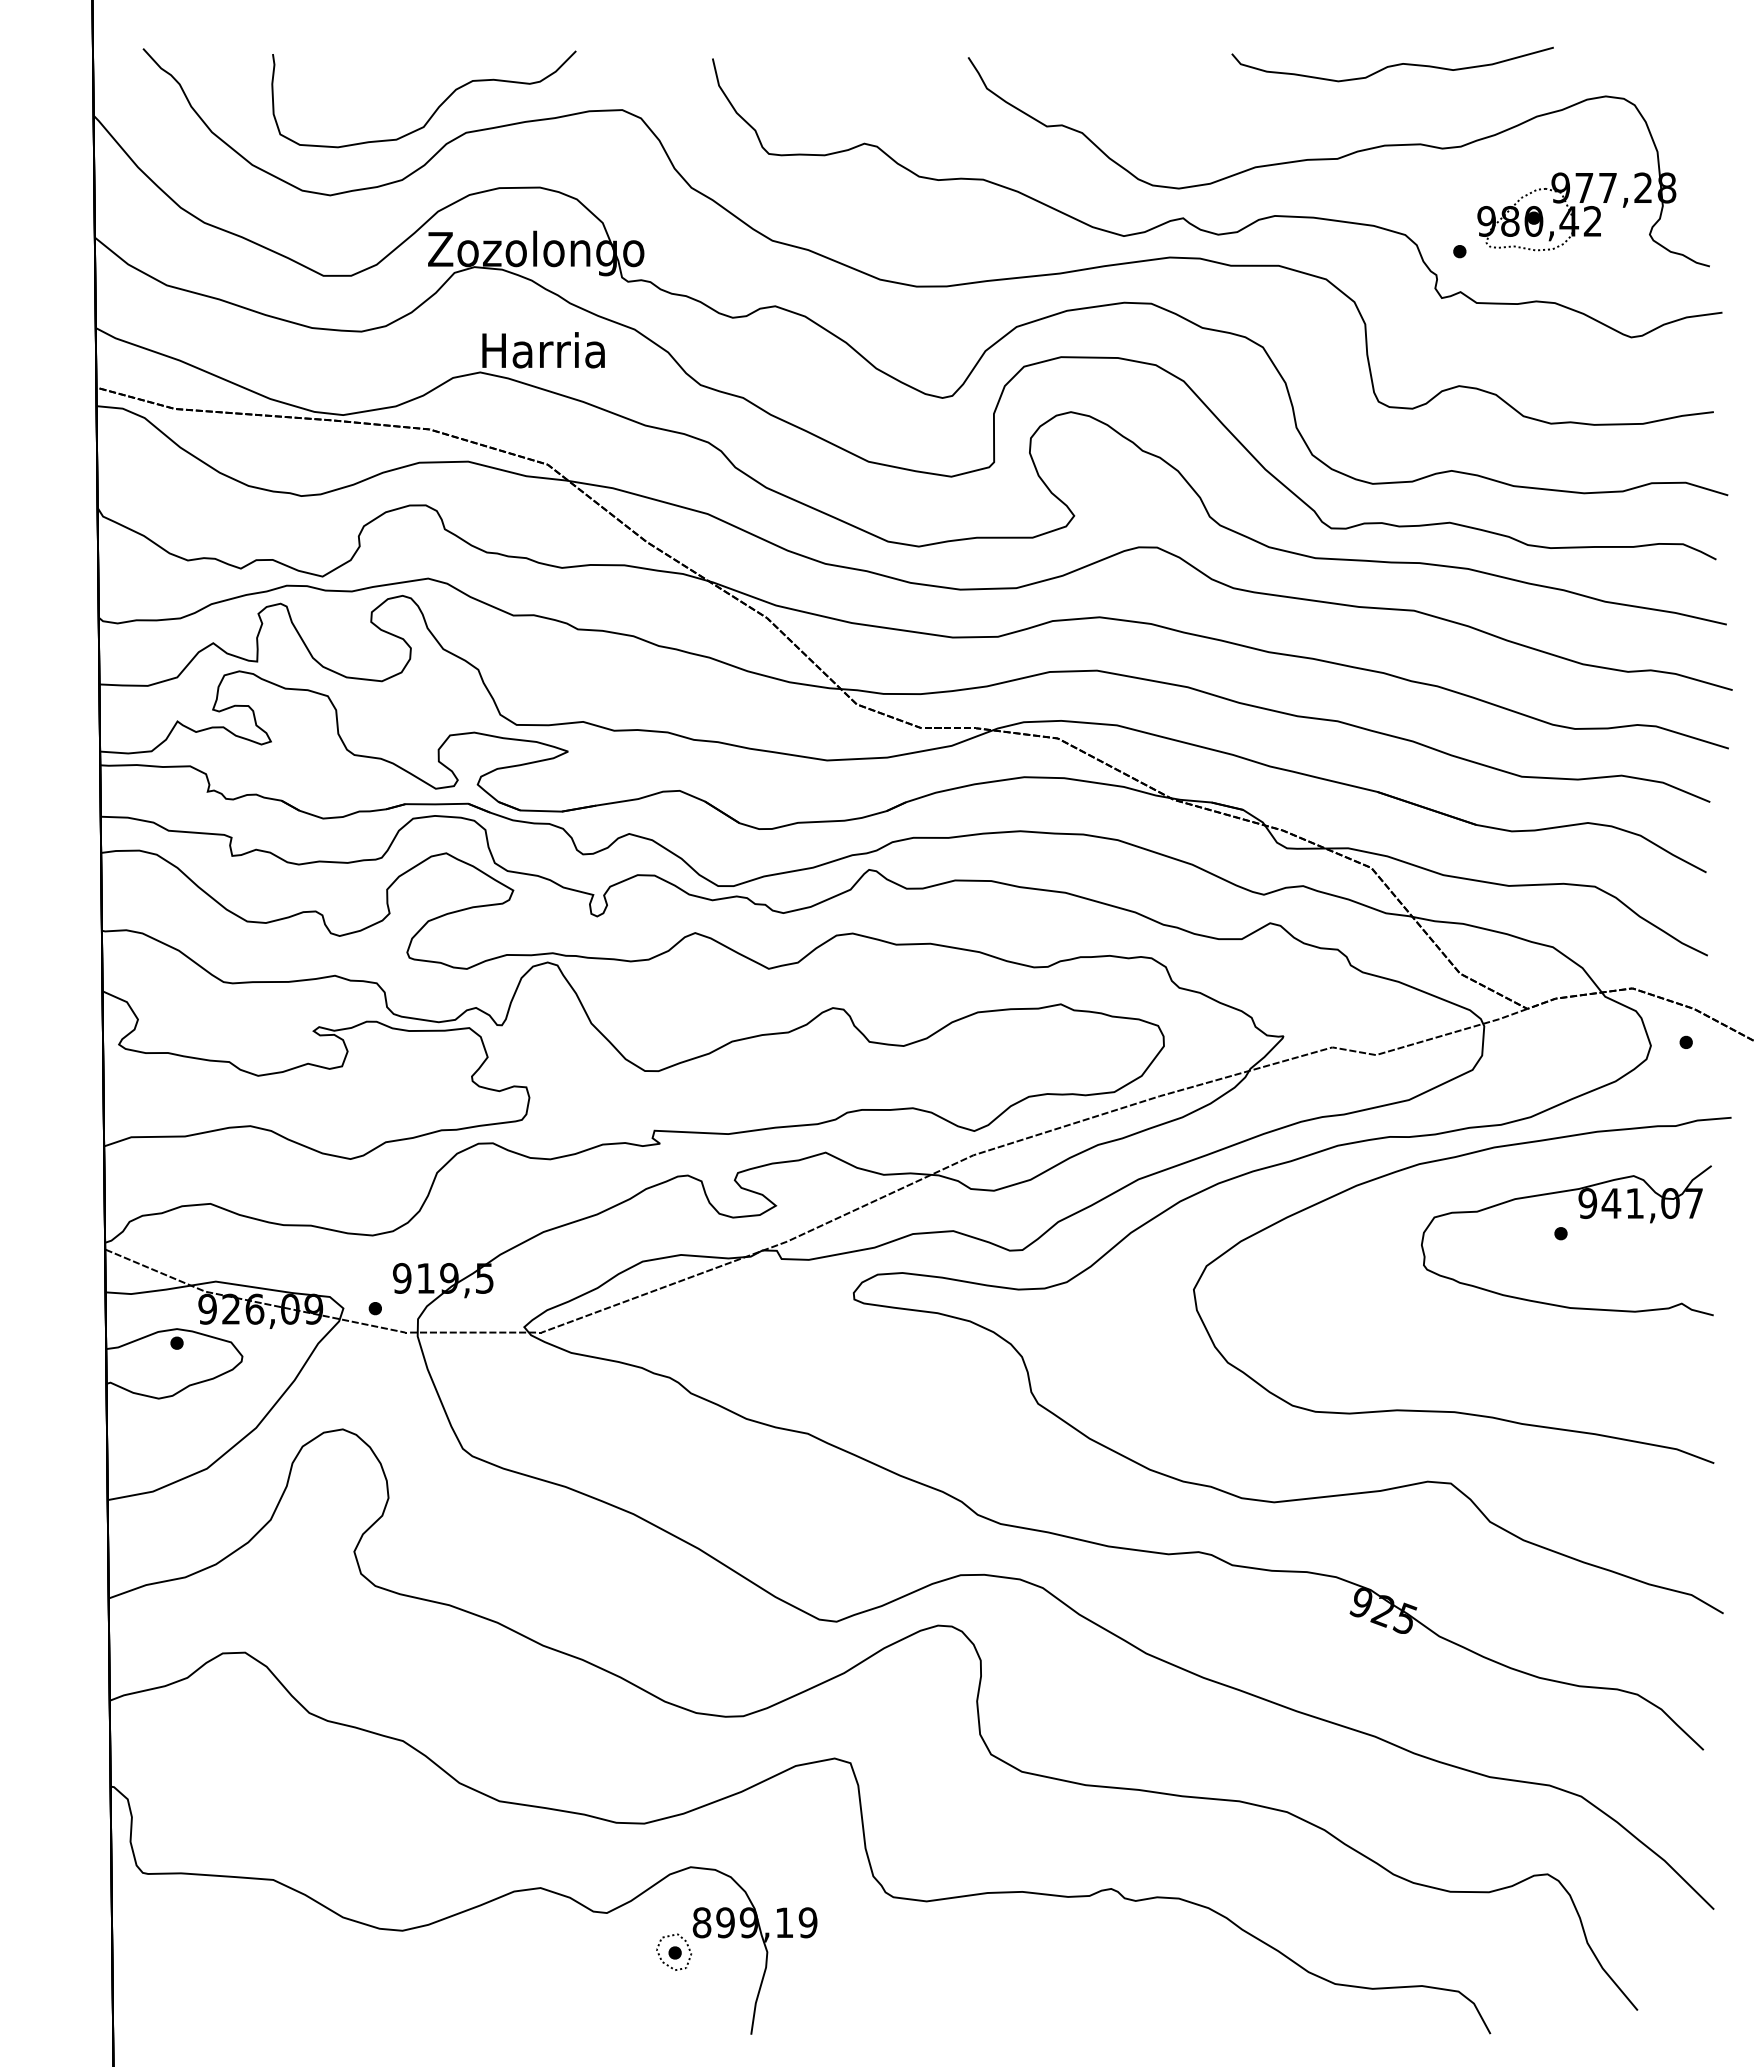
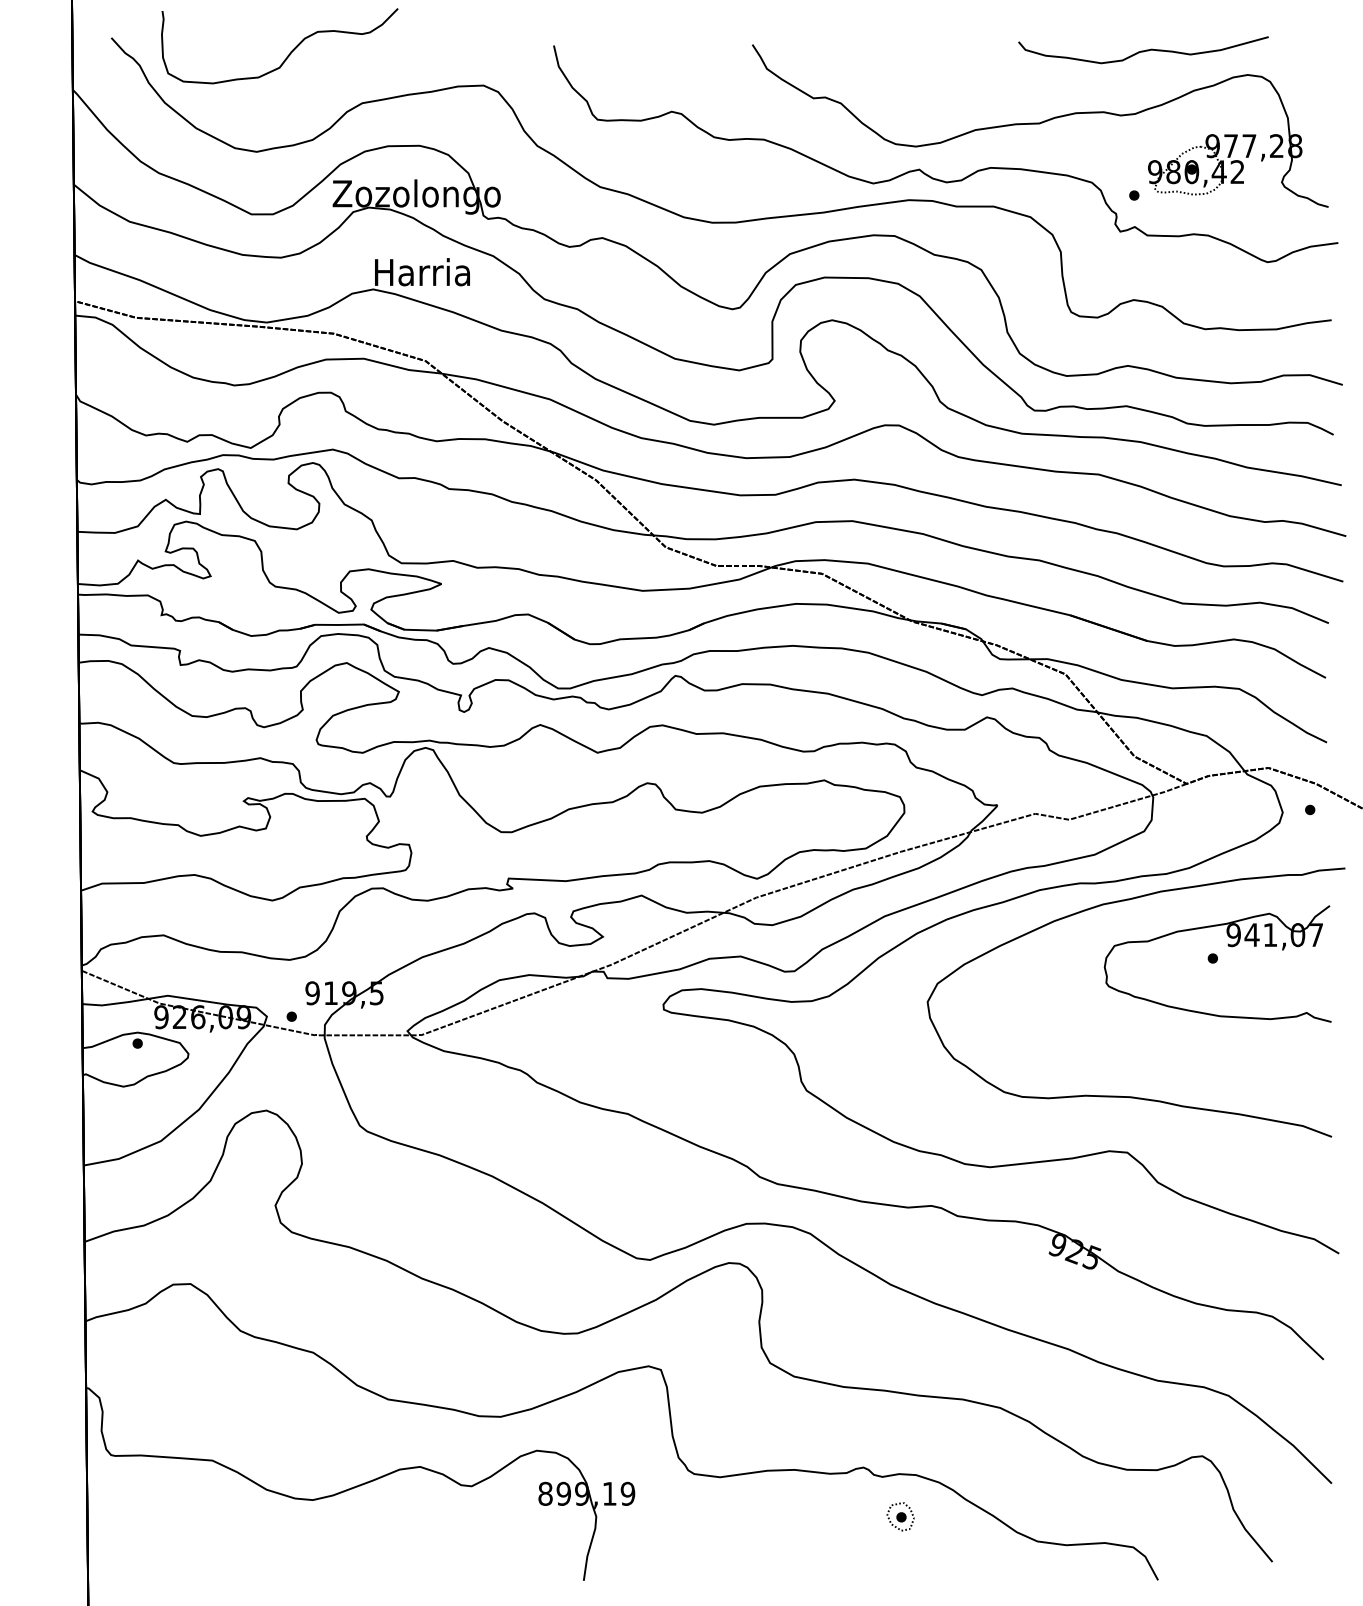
curve: (1393, 64) -> (1144, 50), moved
curve: (436, 108) -> (289, 53), moved
part: (674, 1951) -> (900, 1516), moved

